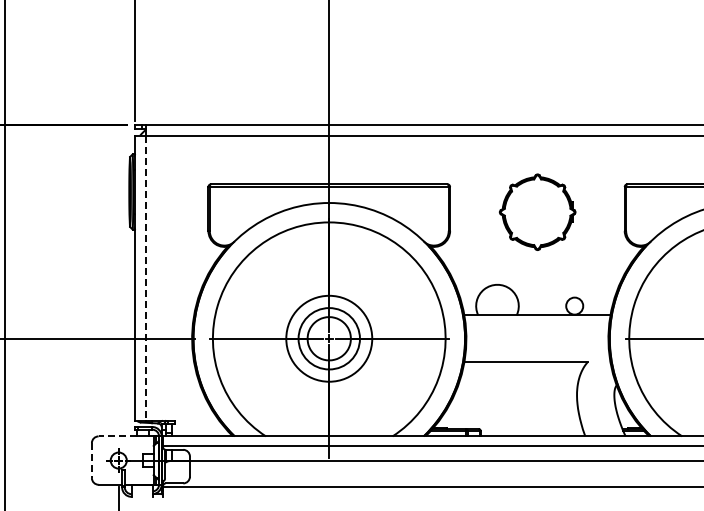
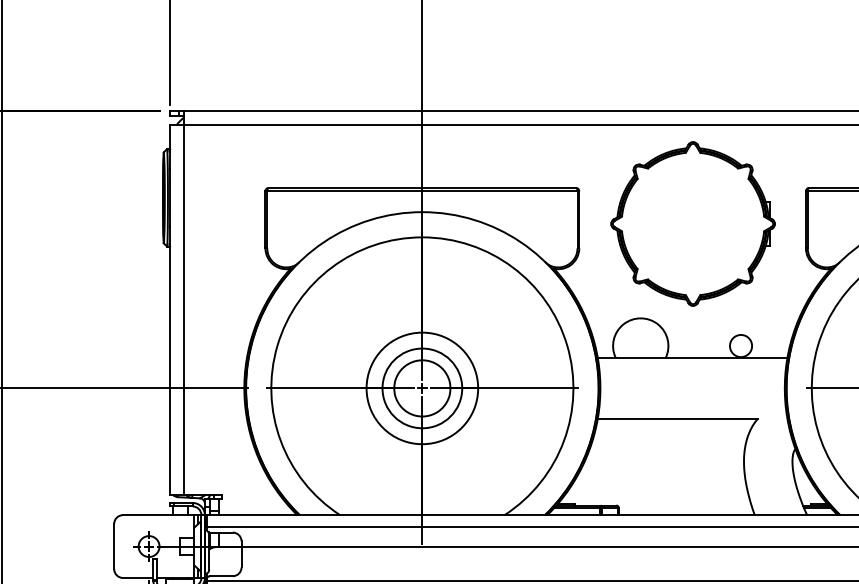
part: (537, 212) -> (692, 224), size x1.67
line: (145, 278) -> (183, 310), dashed -> solid
line: (117, 436) -> (147, 515), dashed -> solid
line: (91, 461) -> (113, 547), dashed -> solid

